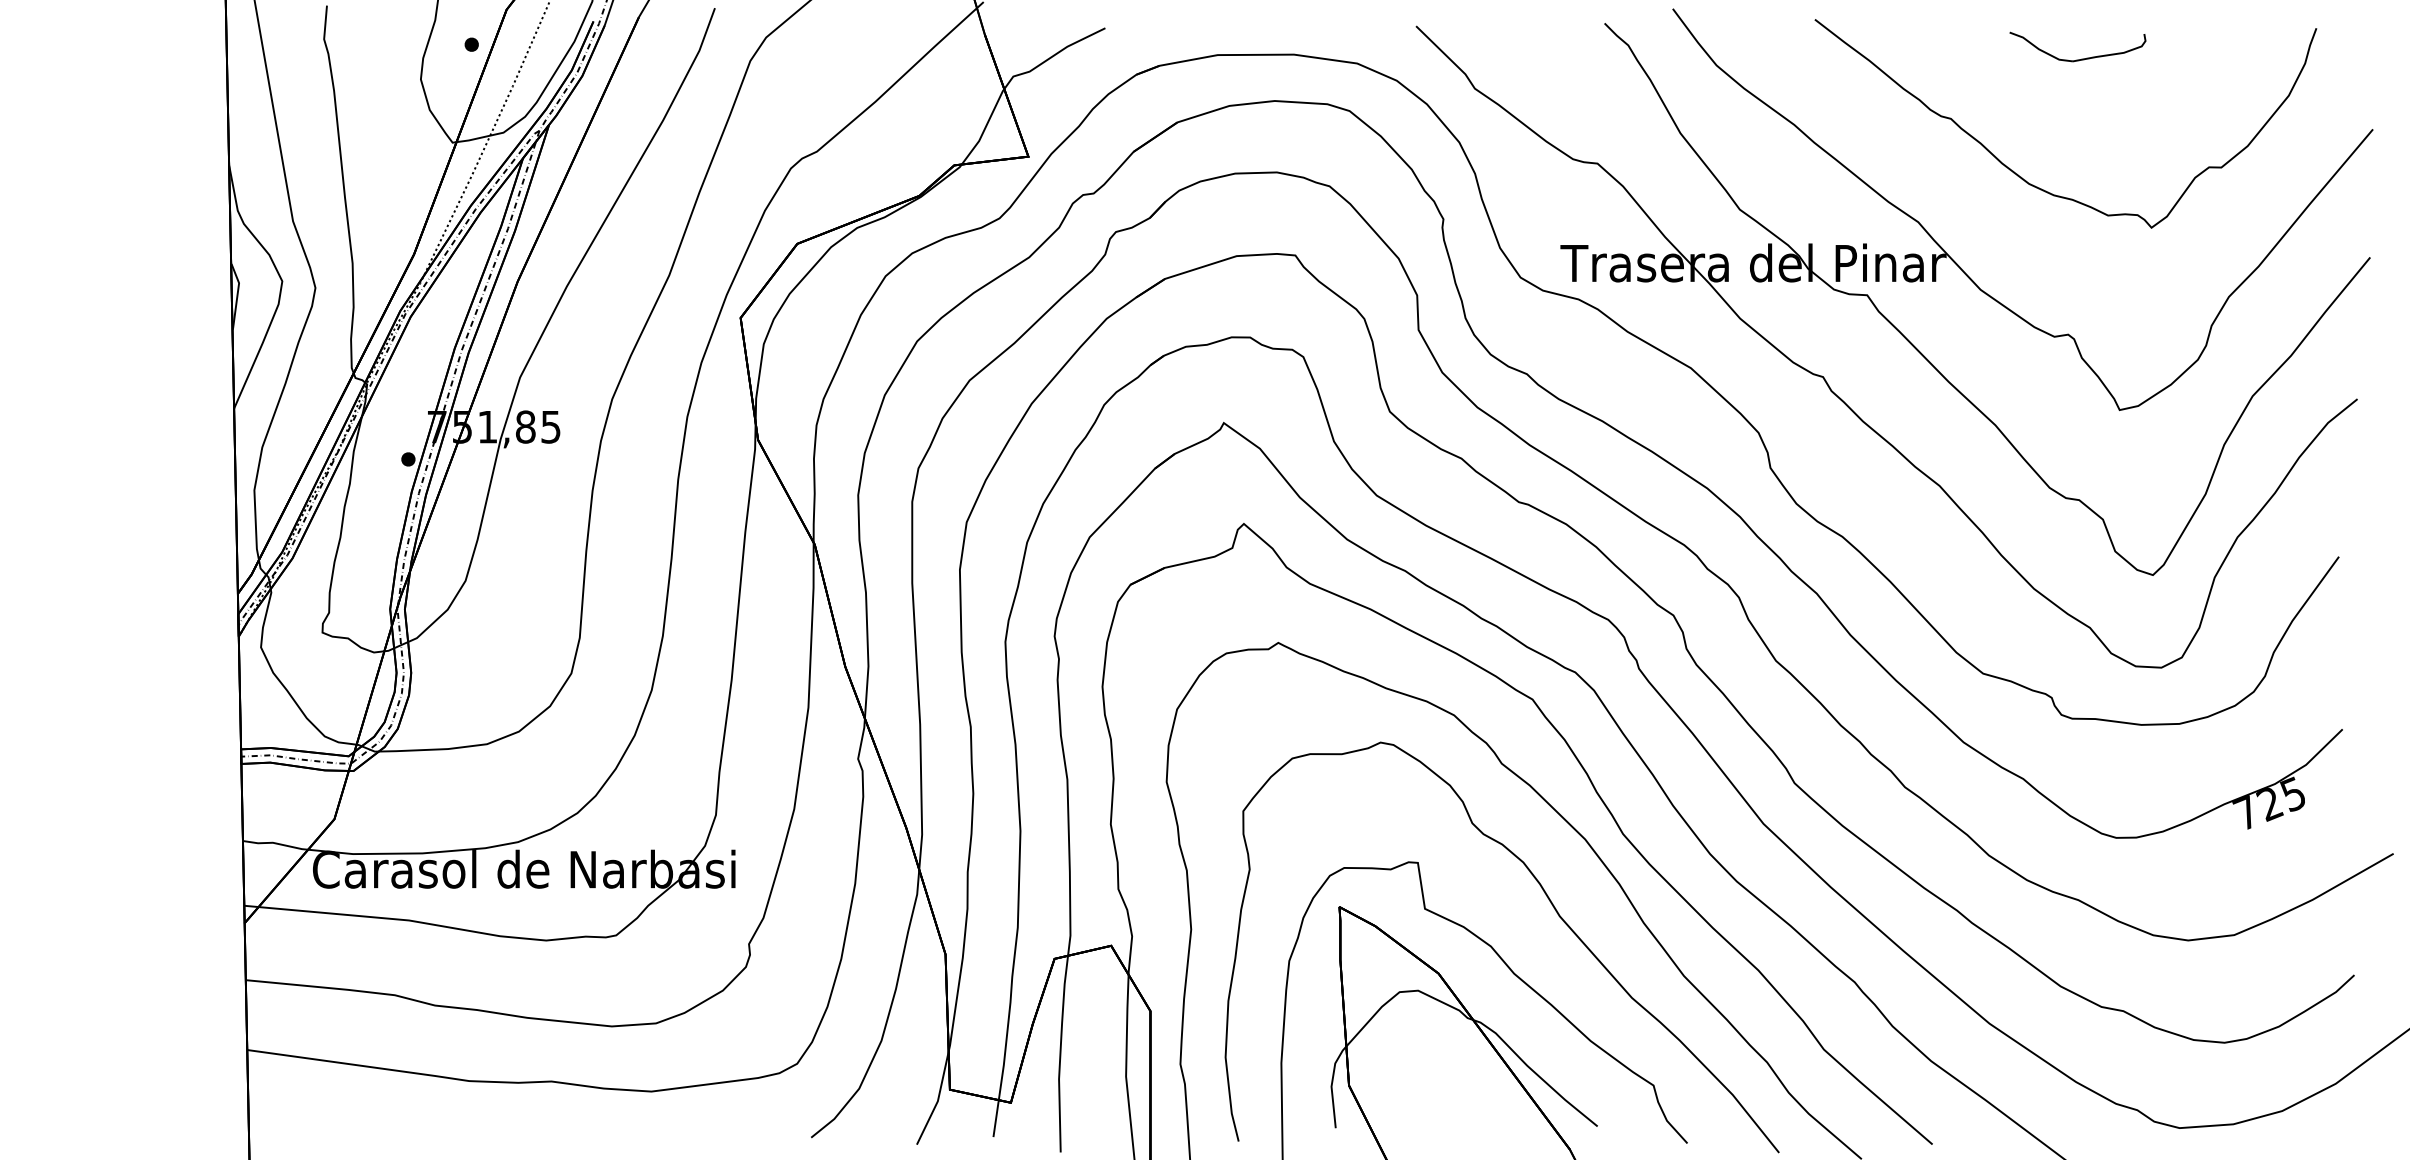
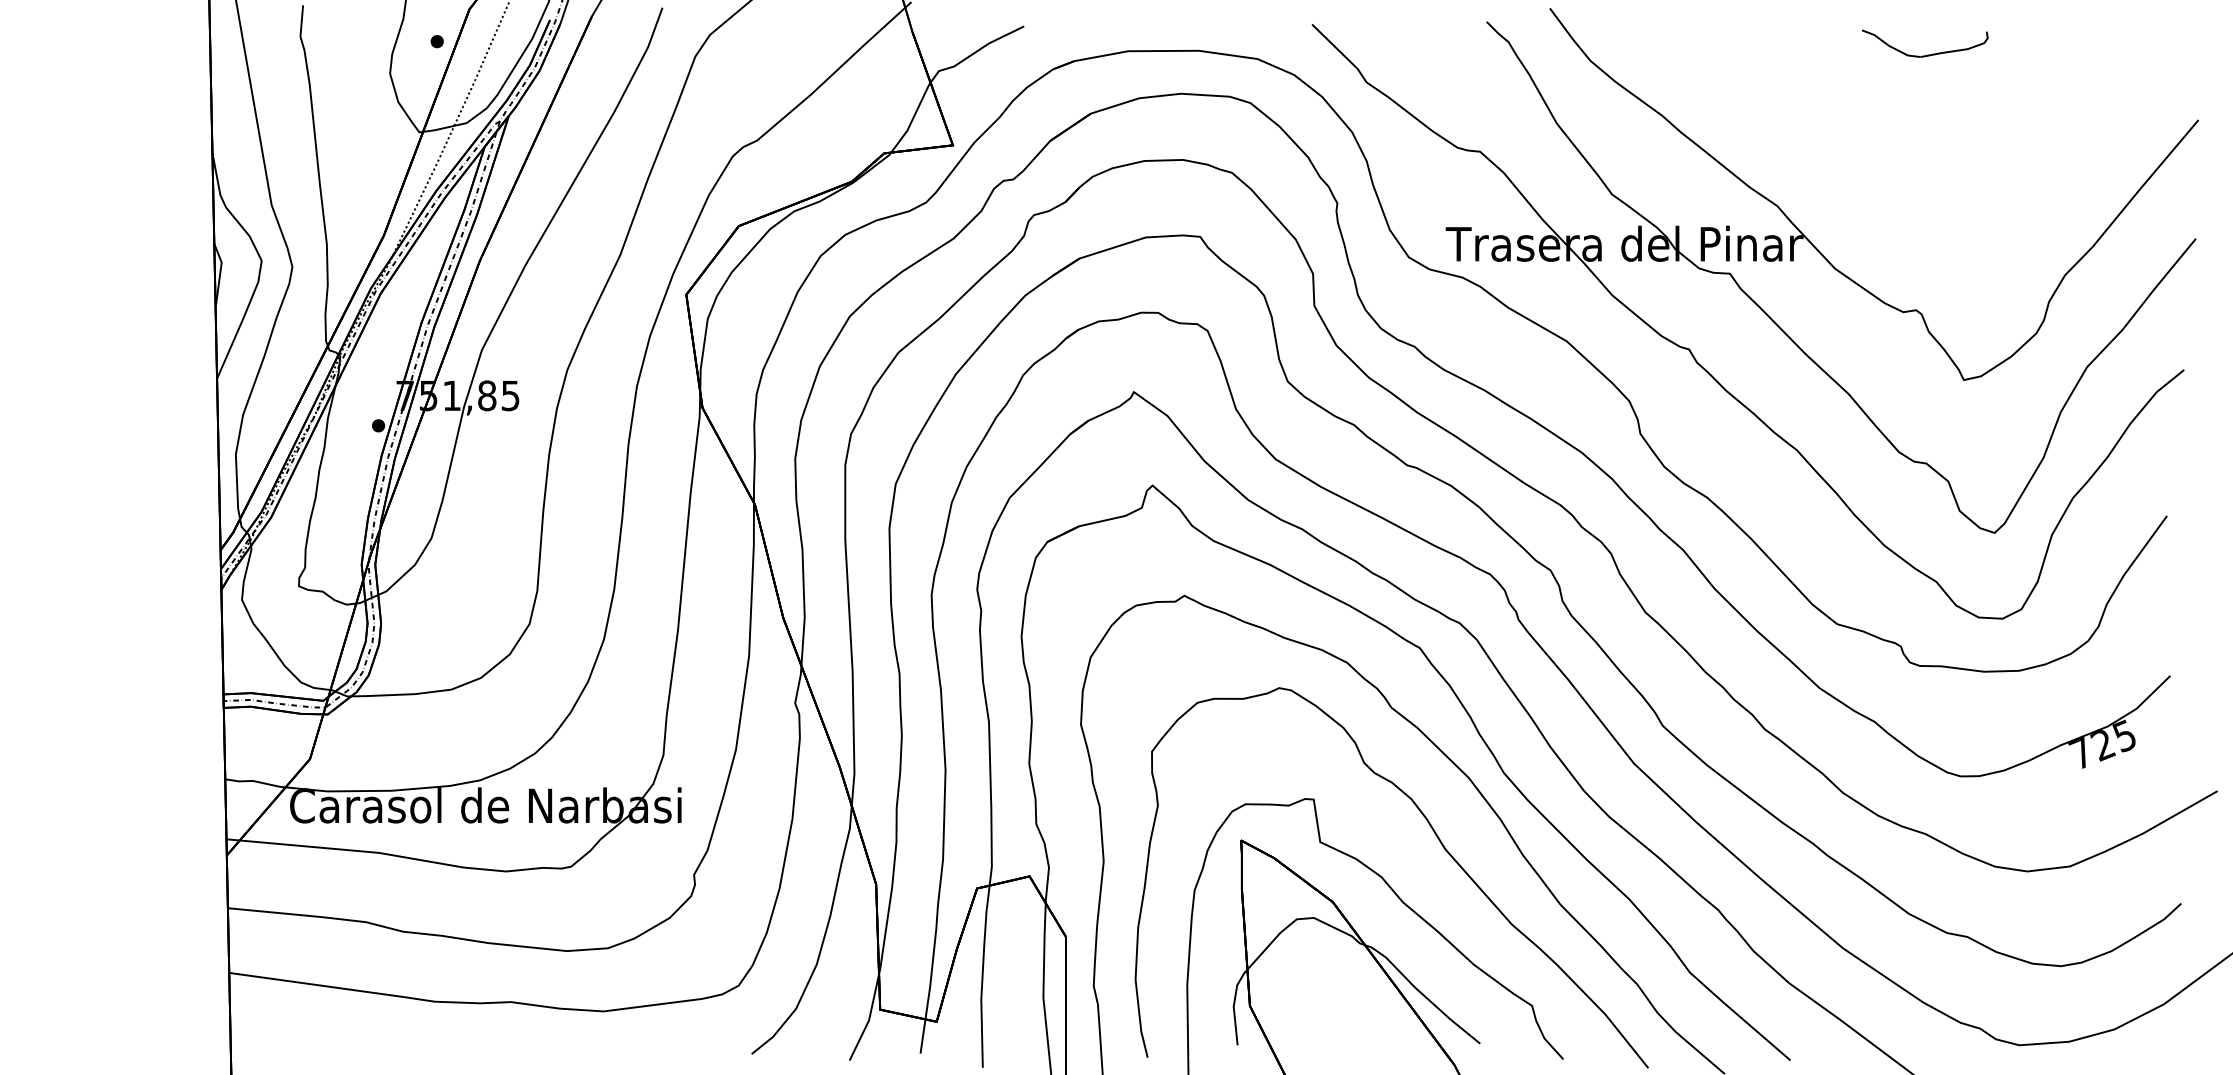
curve: (2035, 185) -> (1885, 172), removed

